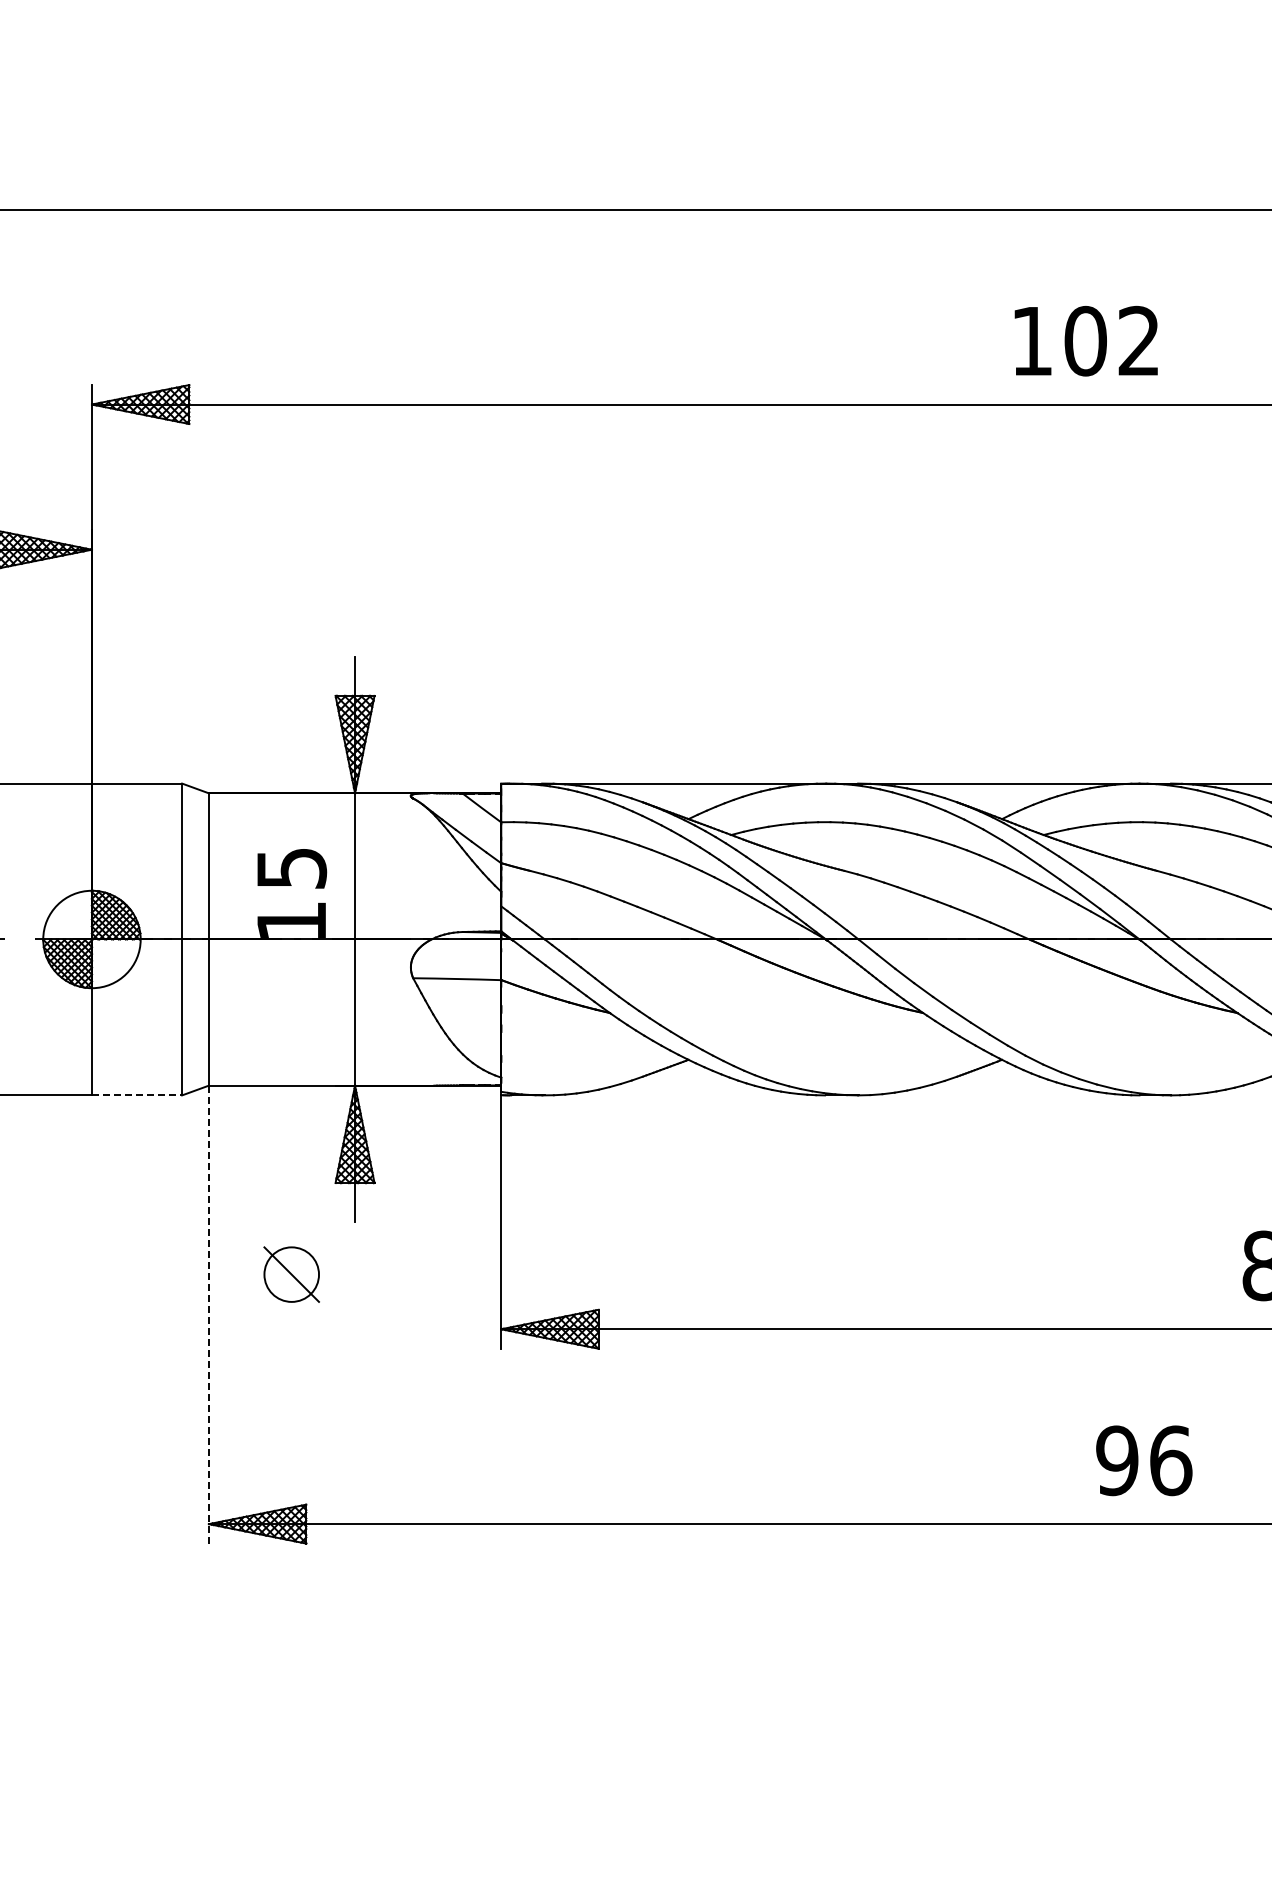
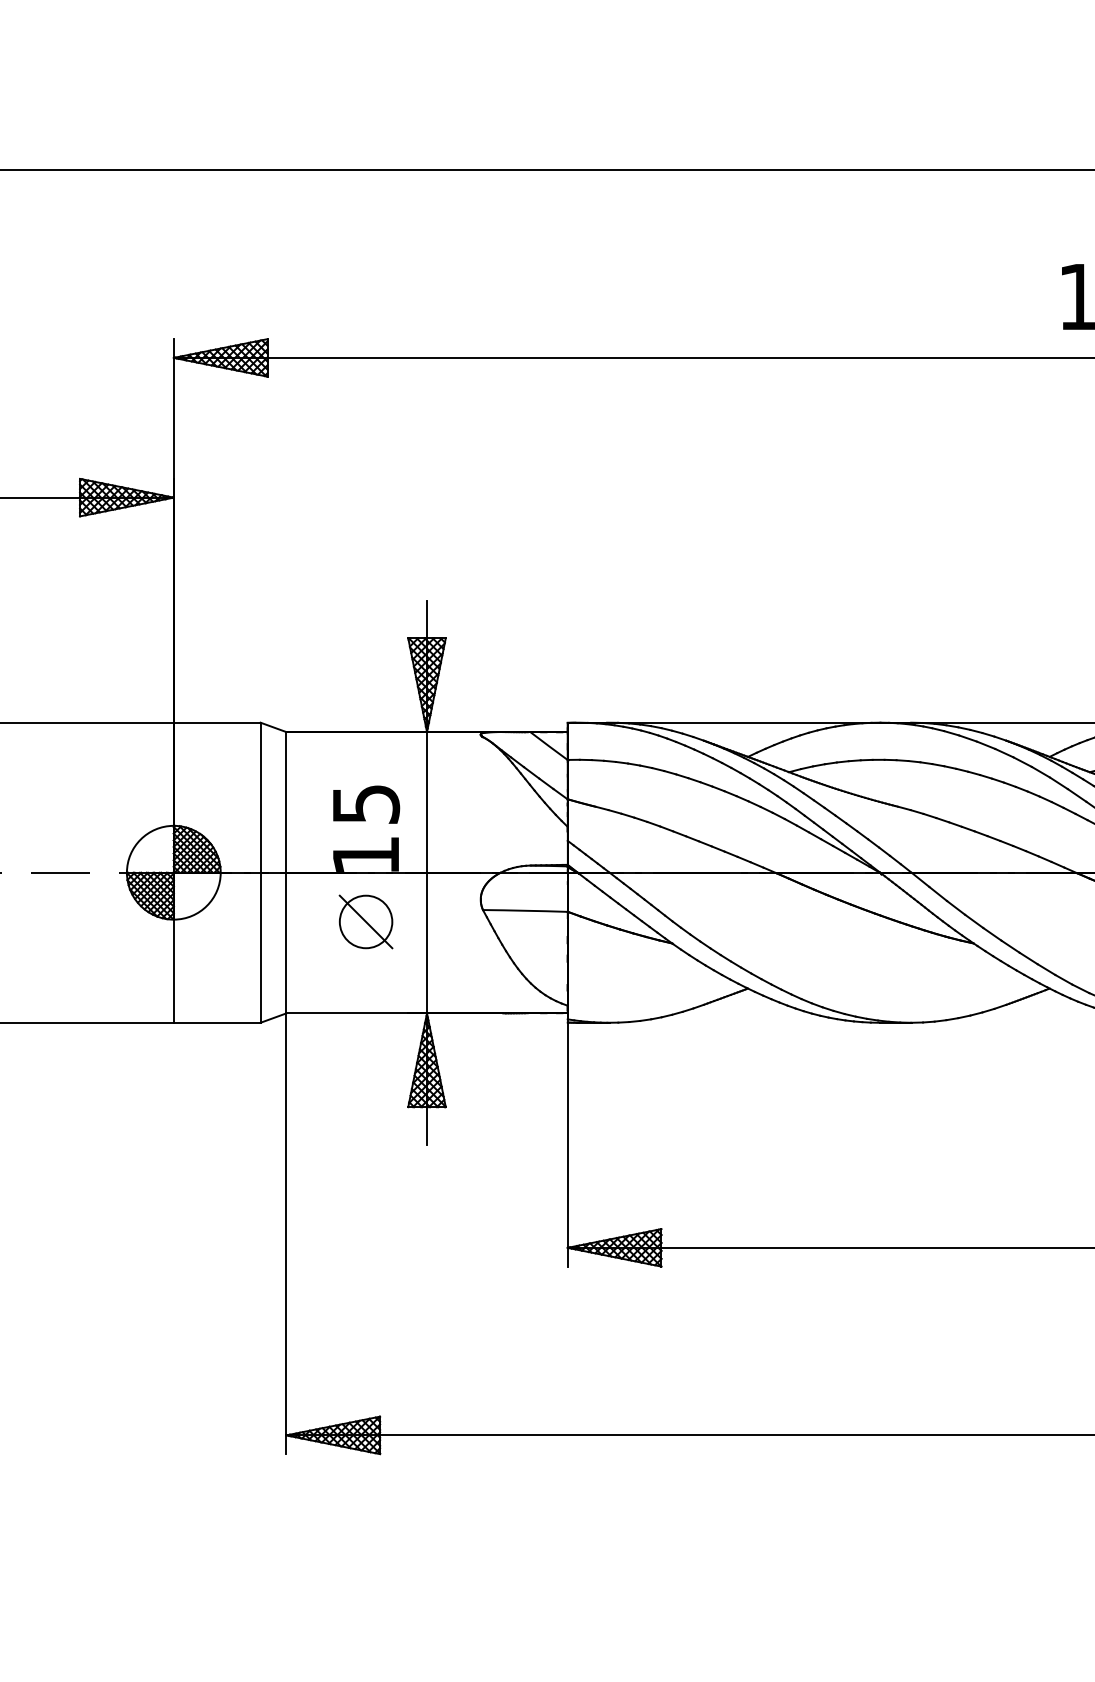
line: (137, 1095) -> (217, 1022), dashed -> solid
part: (291, 1274) -> (365, 921), moved
line: (208, 1314) -> (285, 1233), dashed -> solid

